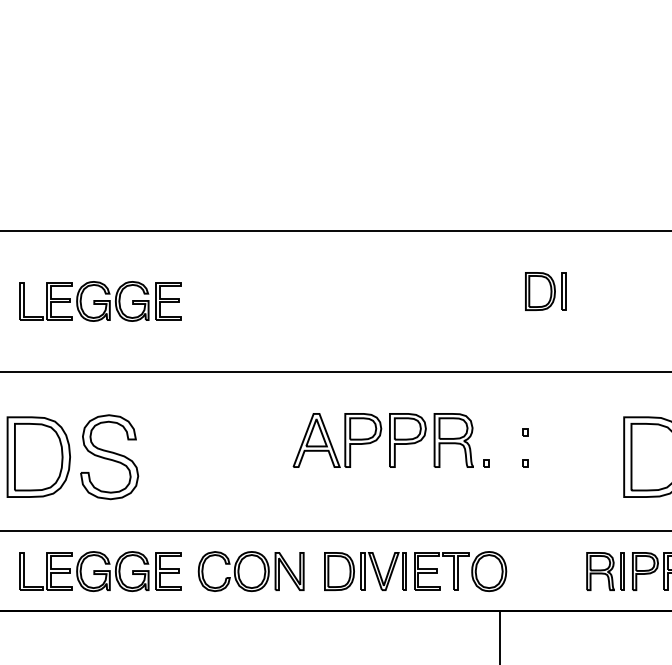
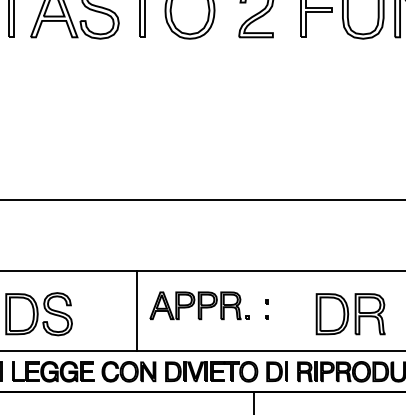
part: (544, 290) -> (276, 371), moved
part: (101, 300) -> (53, 235), removed
line: (268, 451) -> (137, 311), added

